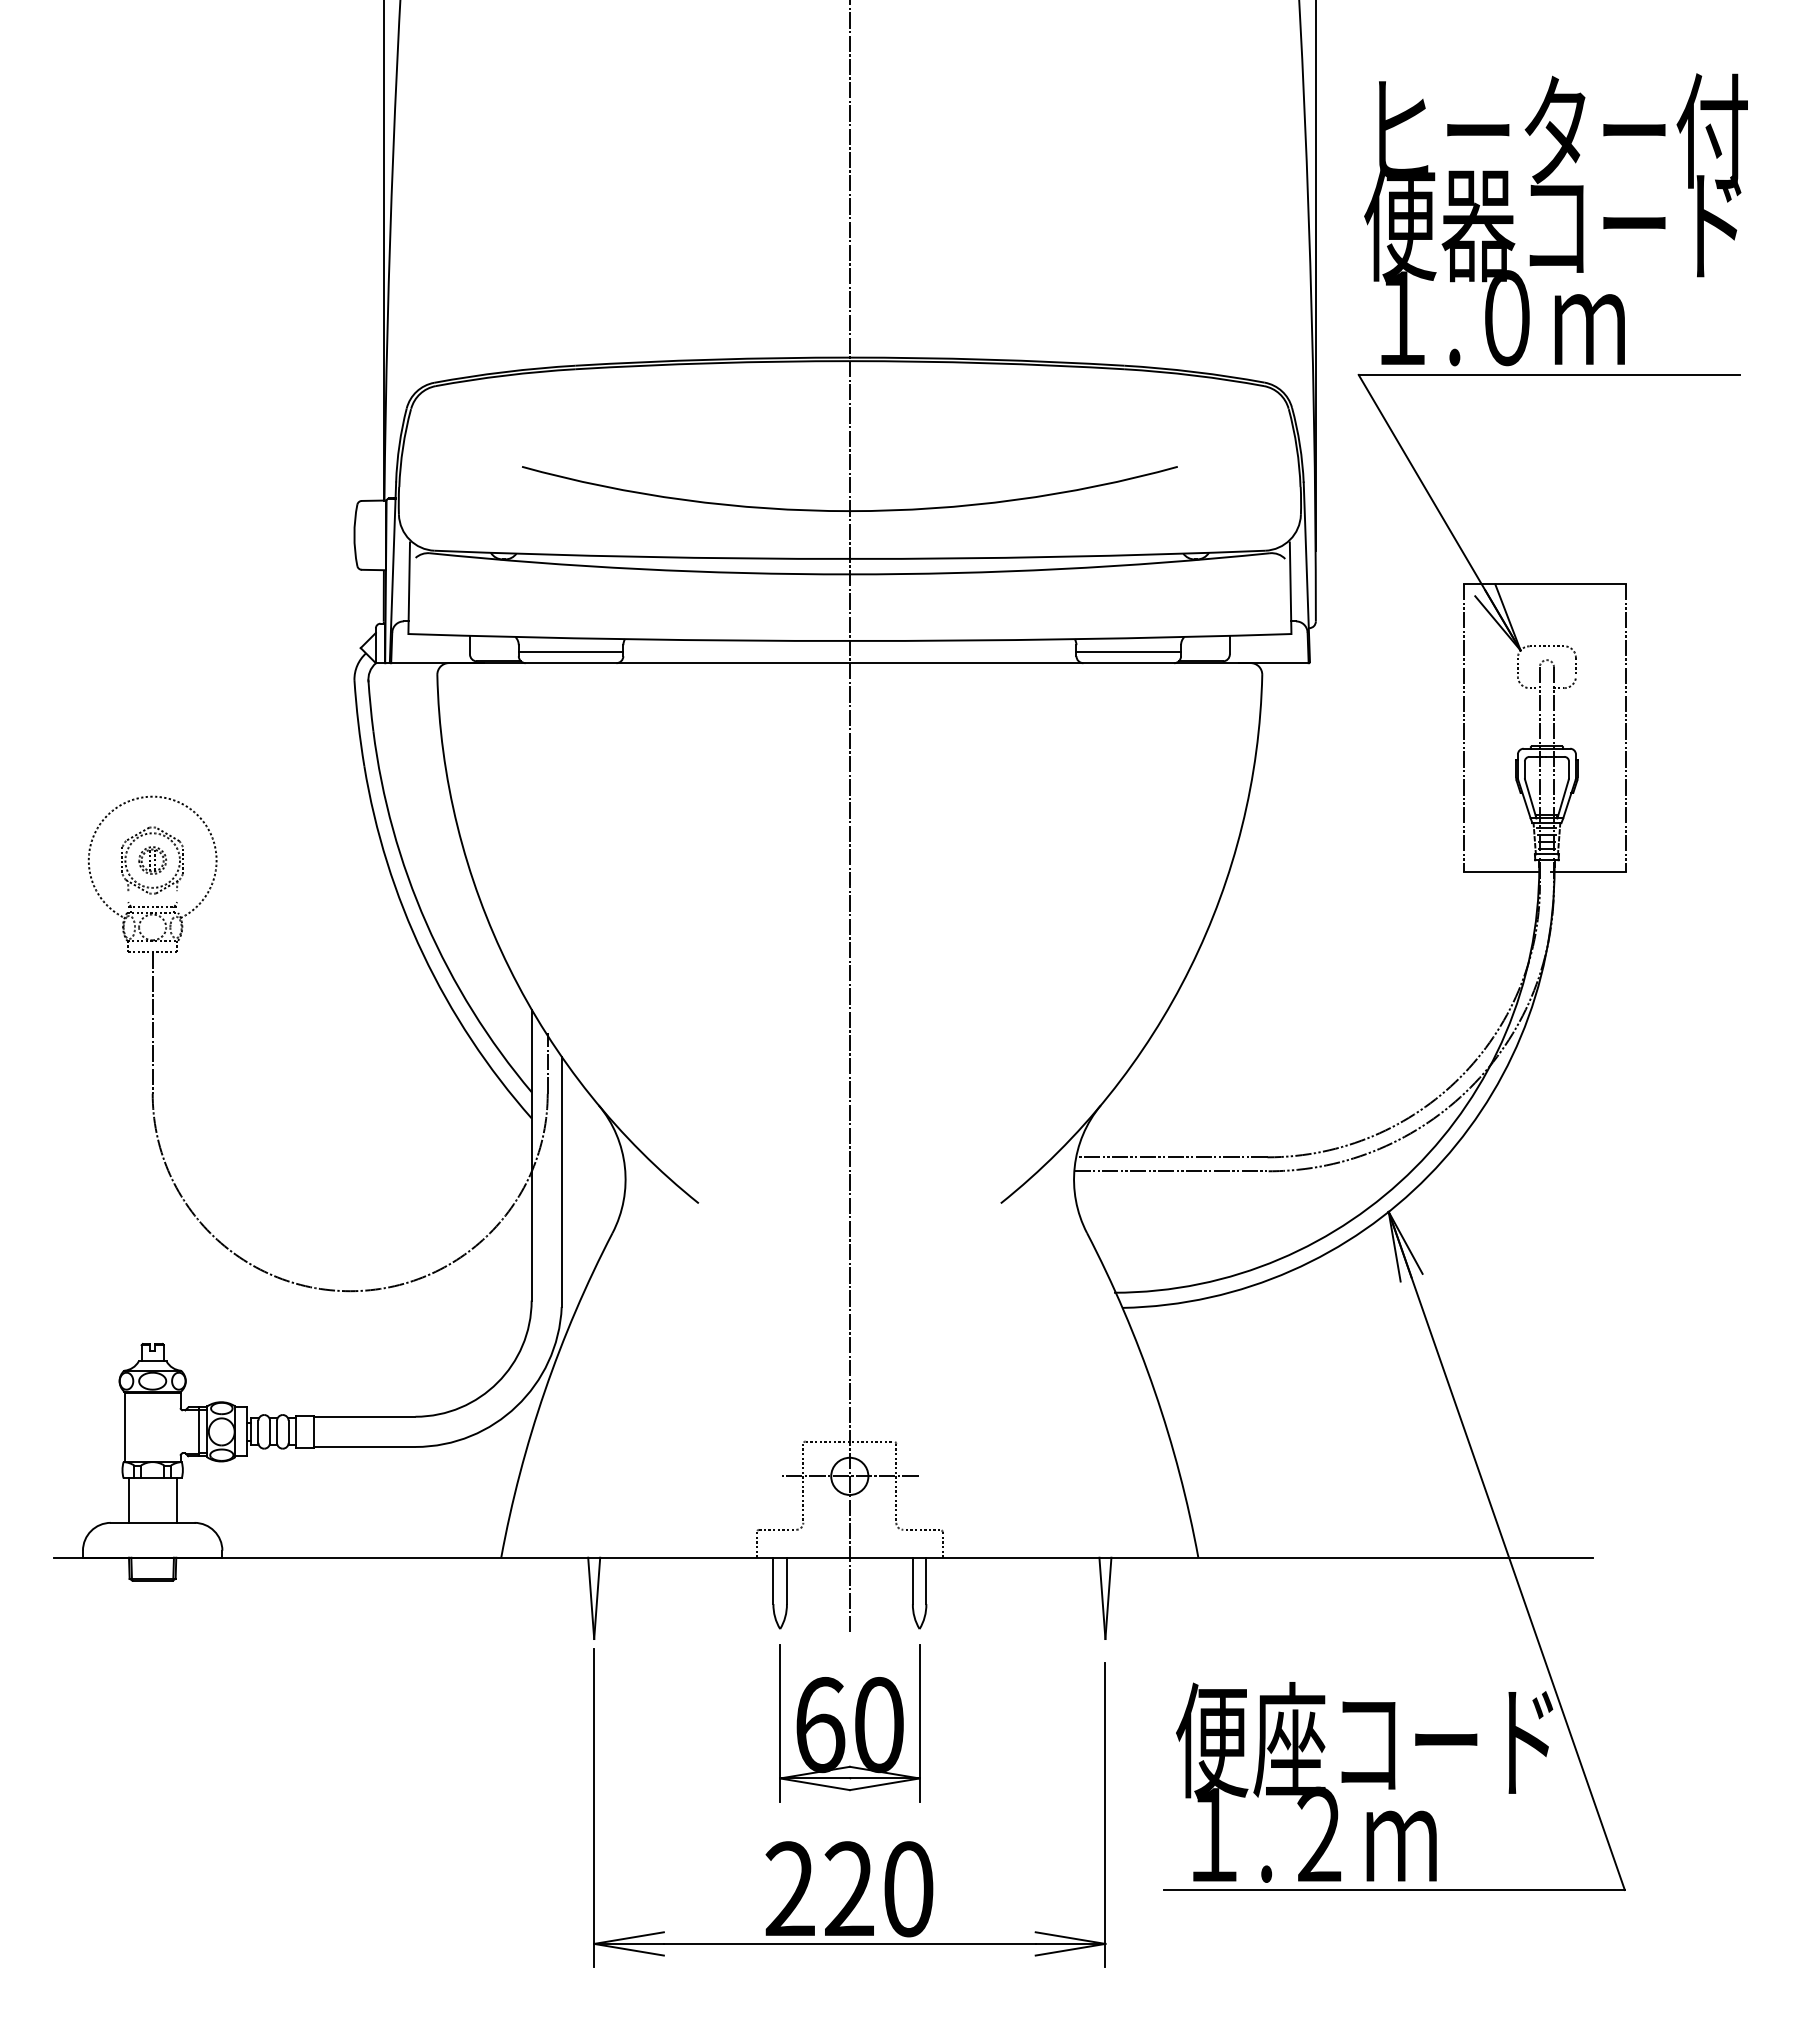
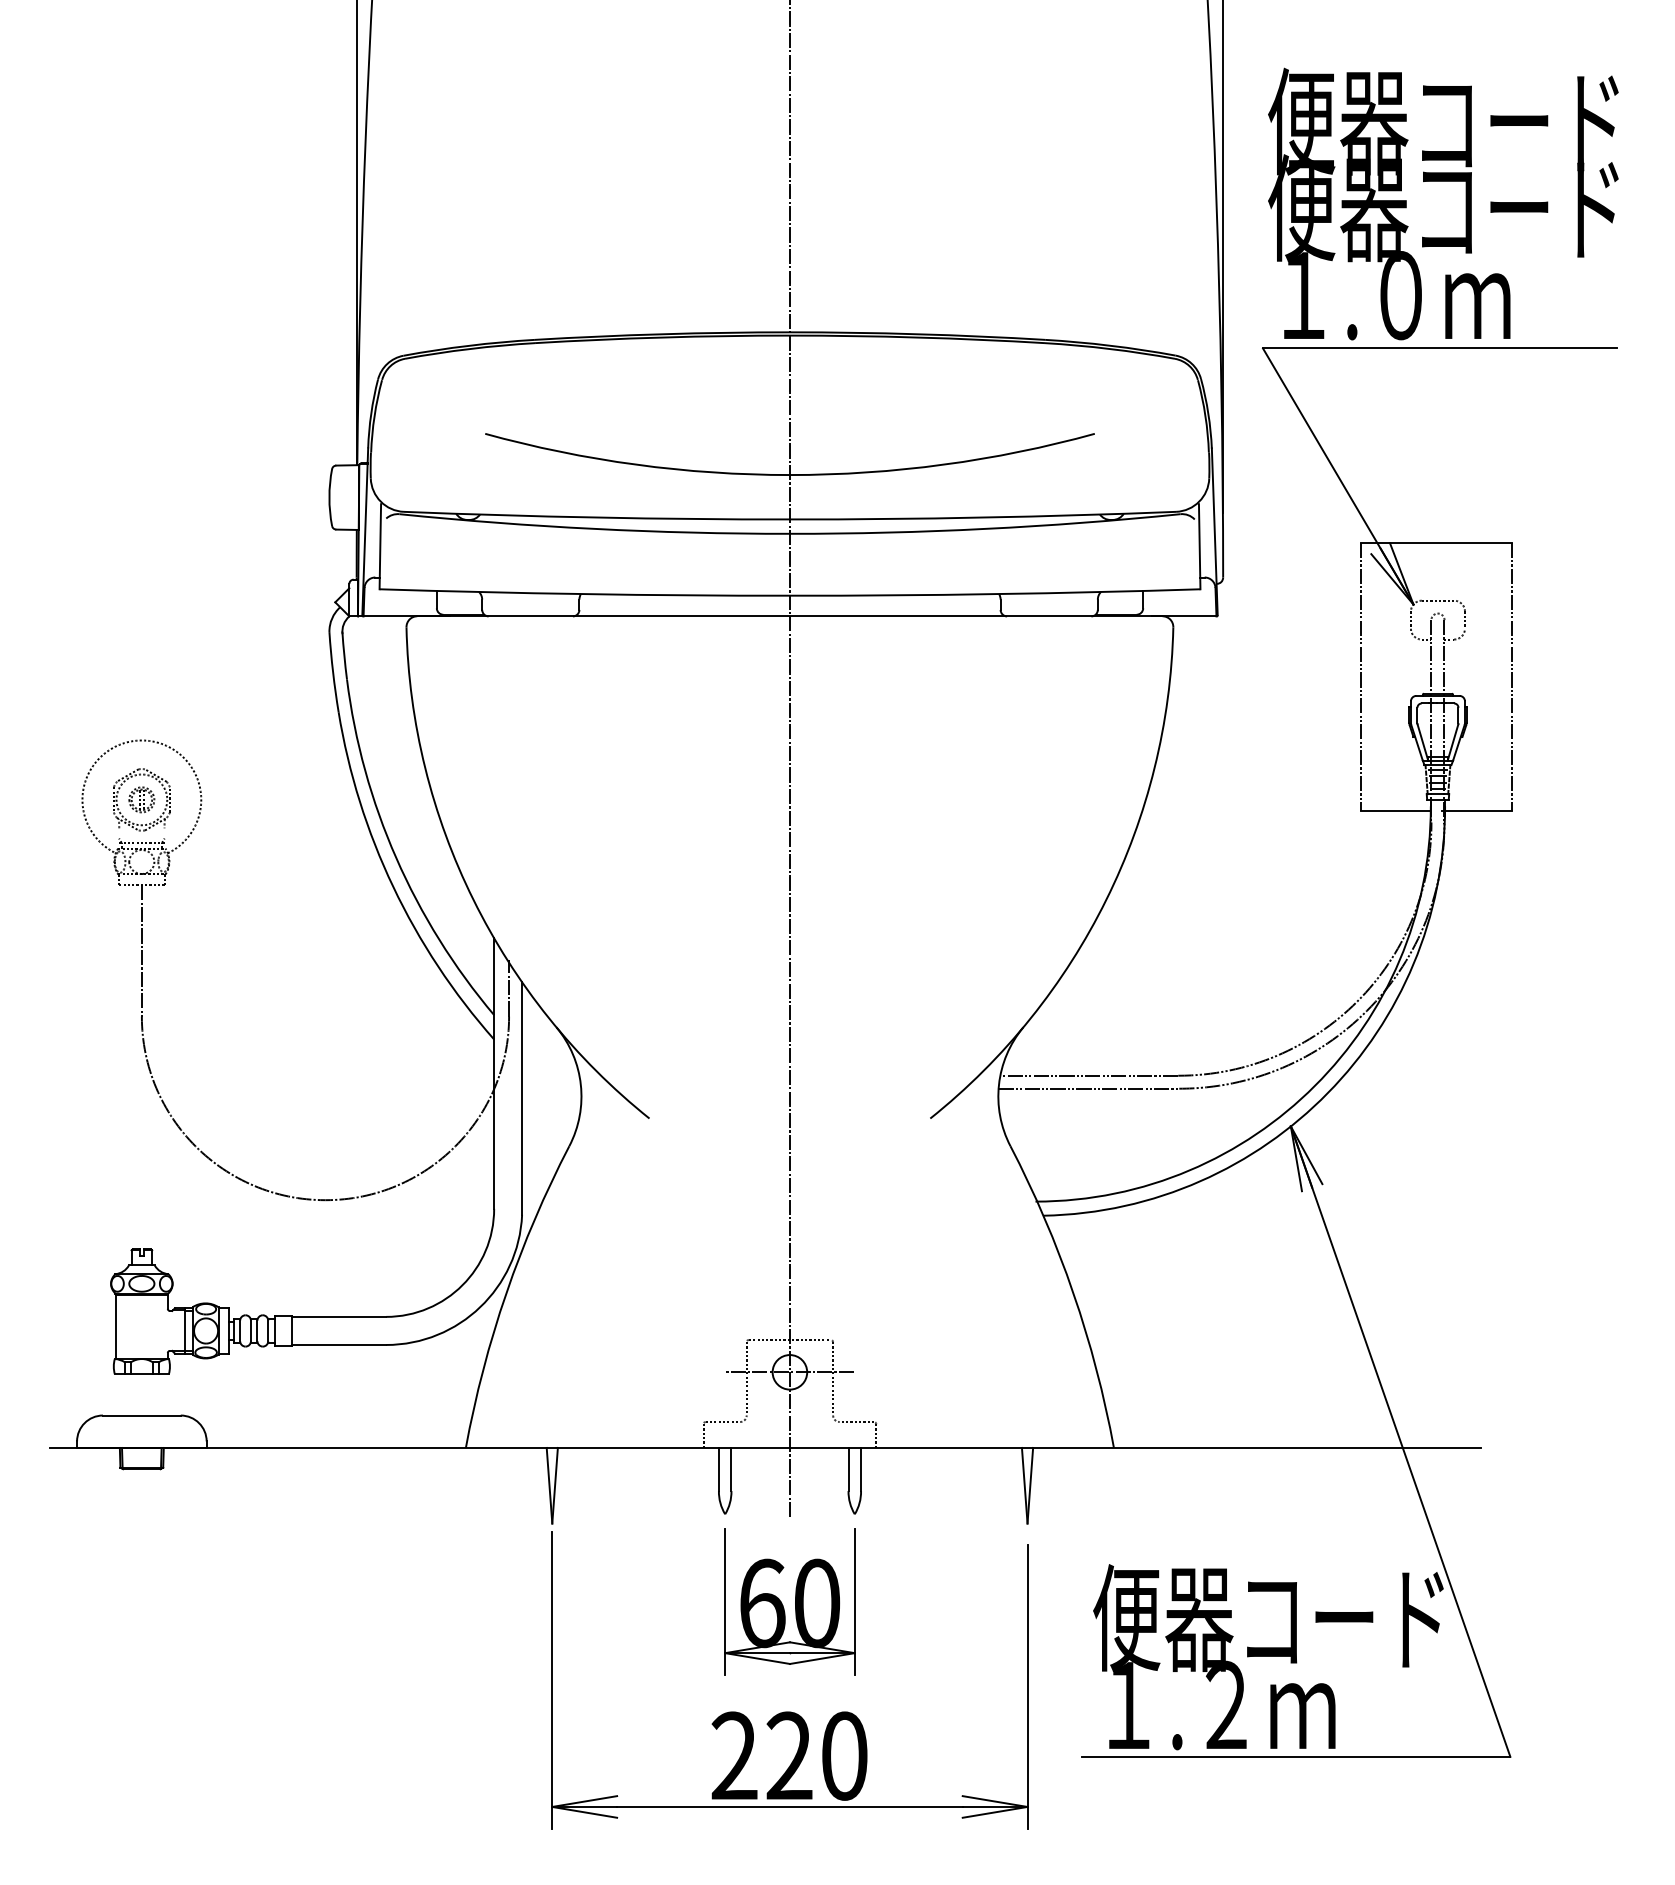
text: (1555, 131) -> (1445, 122), ヒーター付 -> 便器コード
line: (570, 651) -> (530, 605), removed
line: (1128, 651) -> (1048, 605), removed
line: (128, 1500) -> (119, 1394), removed
line: (176, 1500) -> (164, 1394), removed
text: (1290, 1740) -> (1199, 1617), 便座コード -> 便器コード

